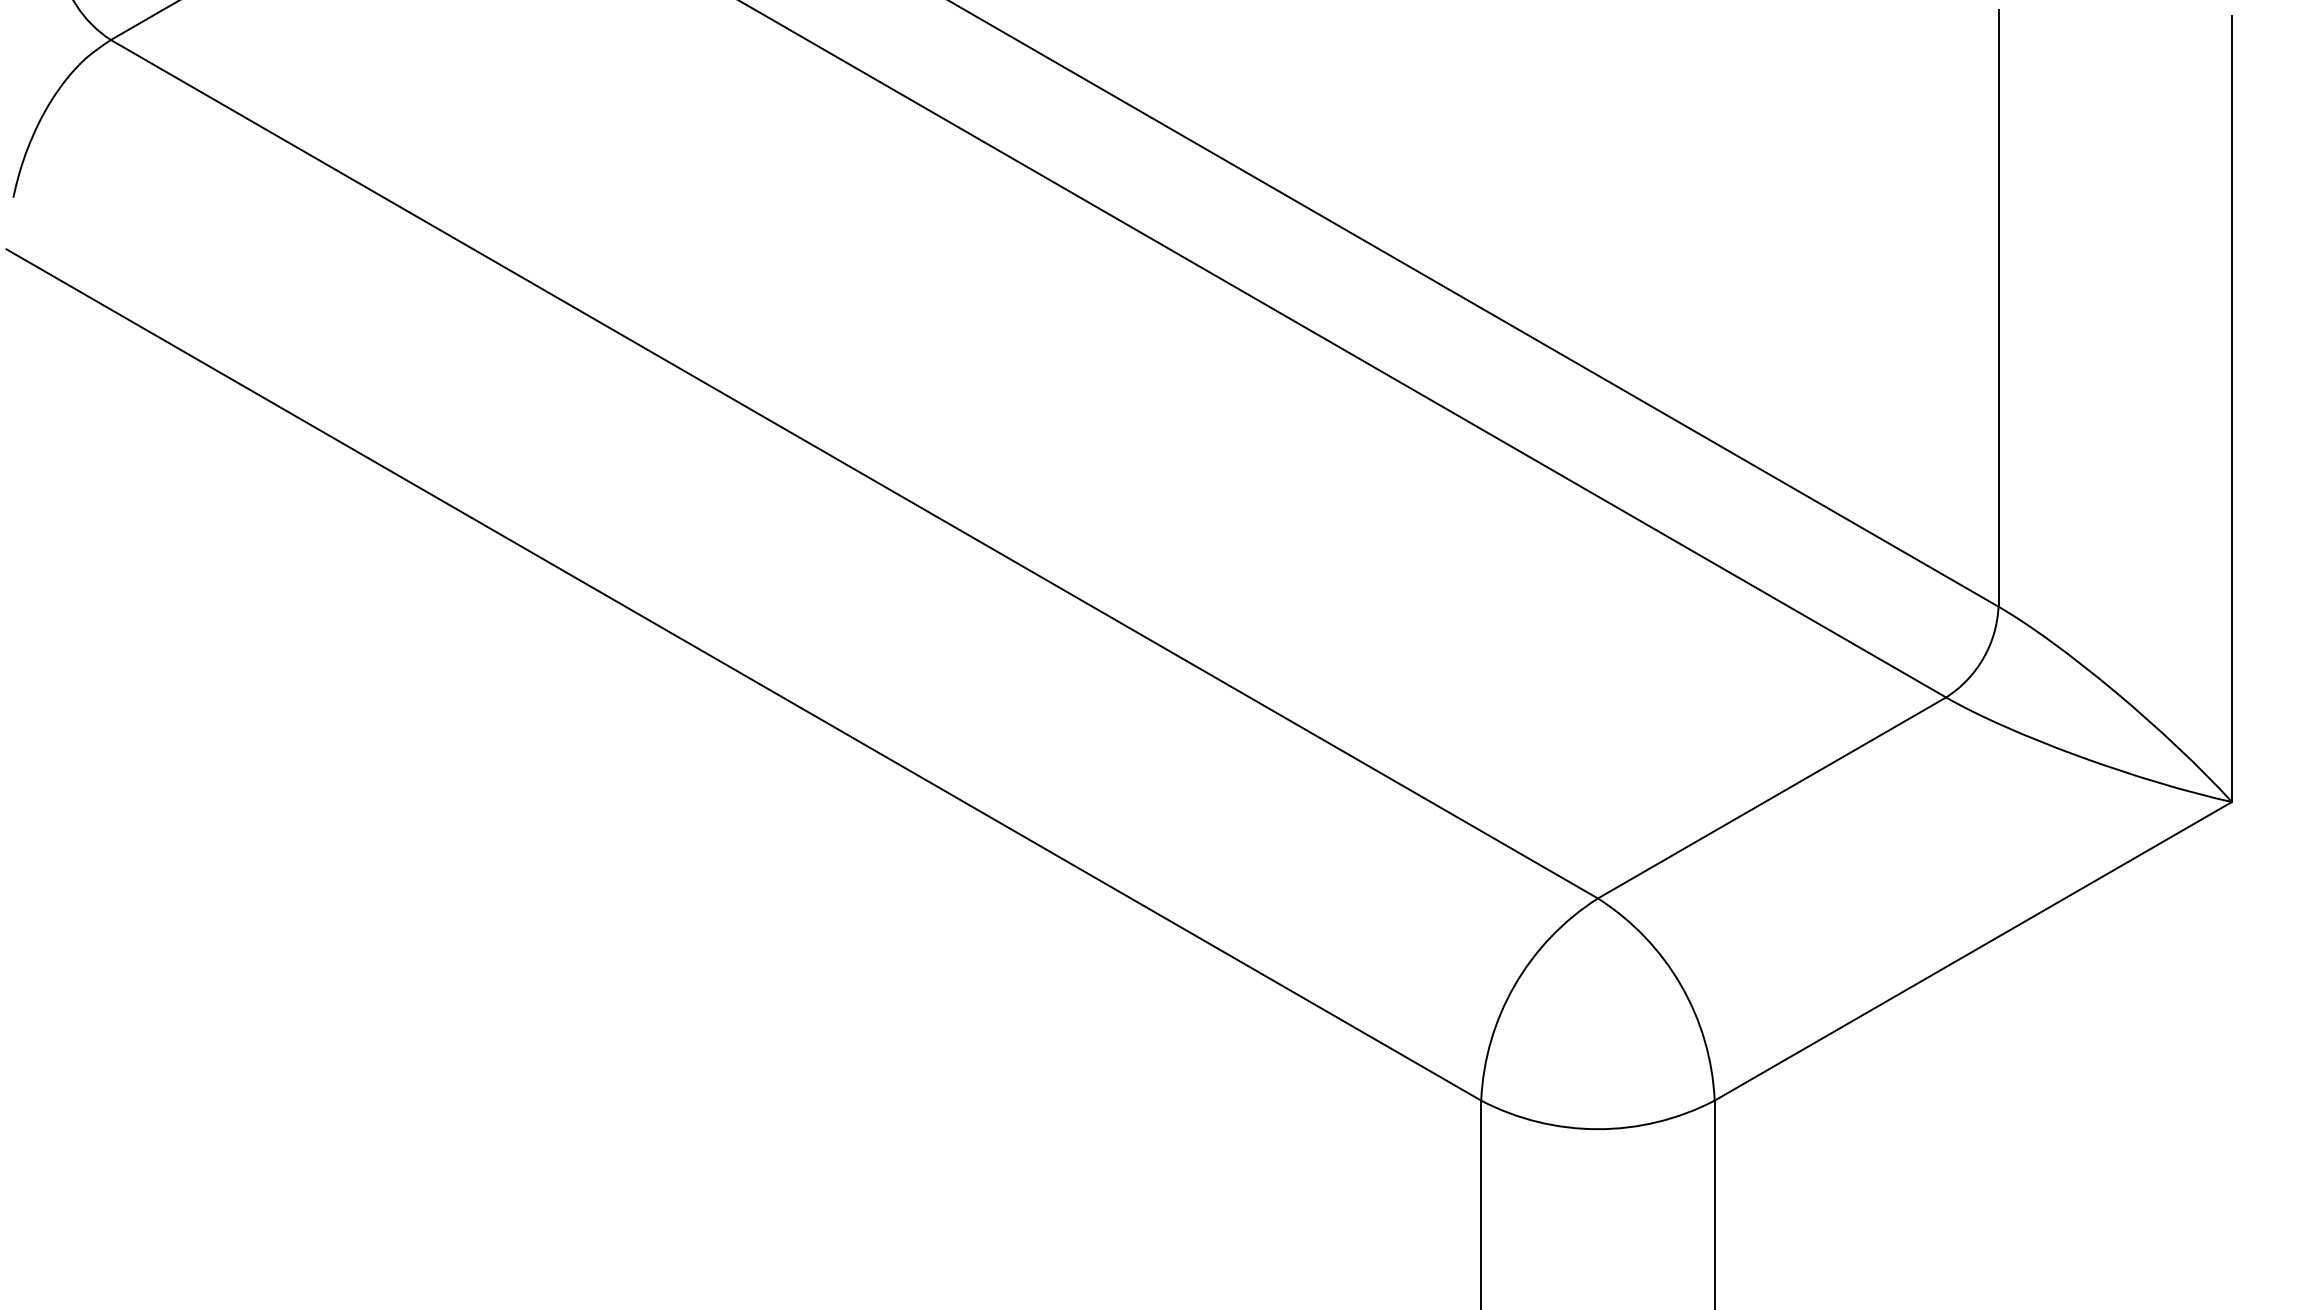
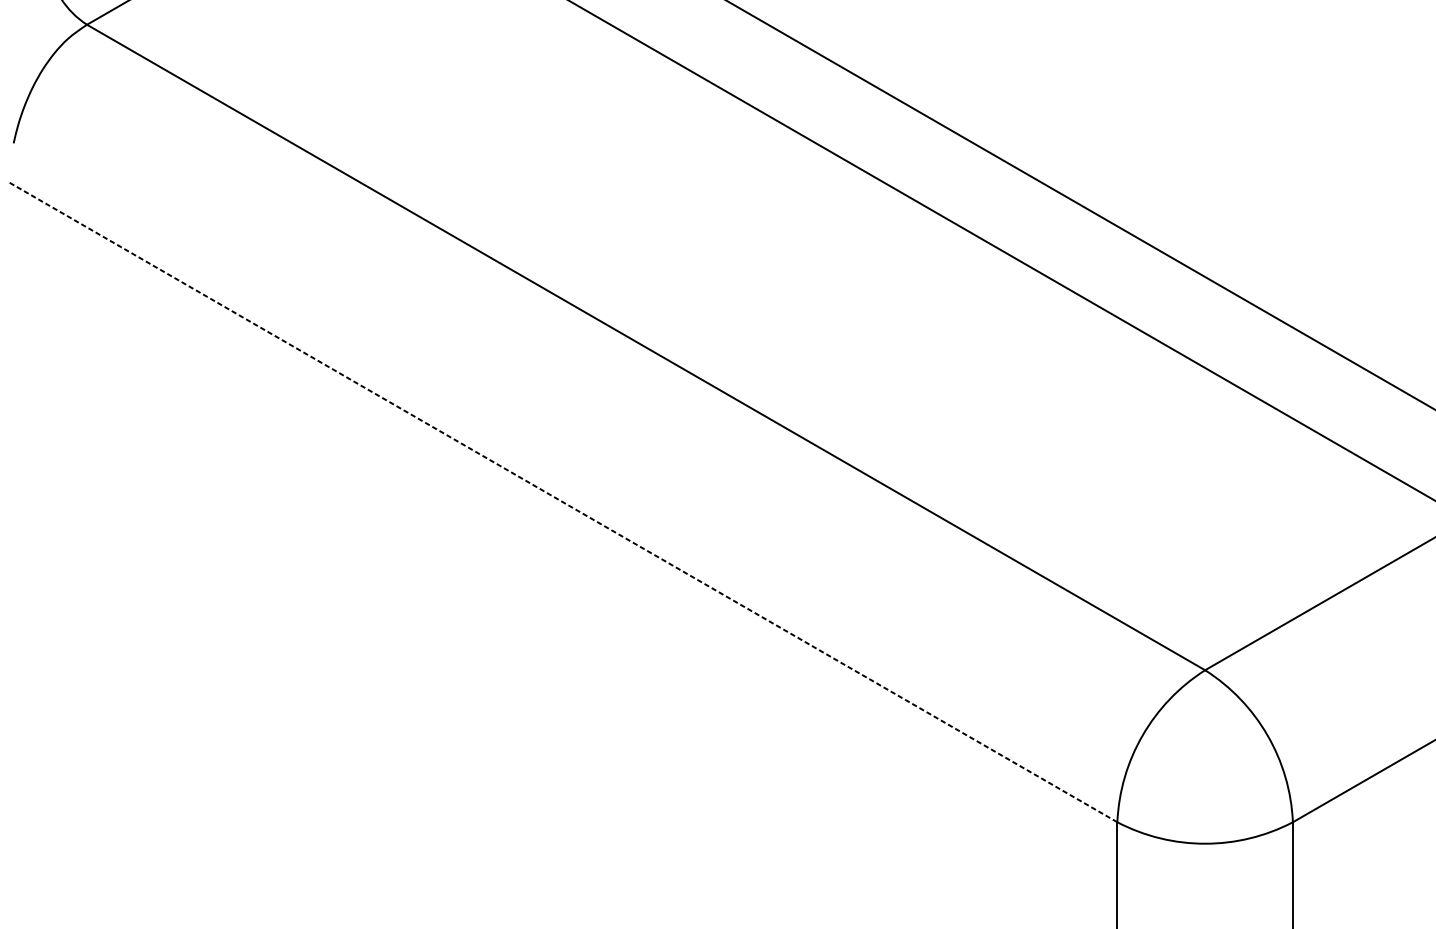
line: (743, 674) -> (562, 501), solid -> dashed

